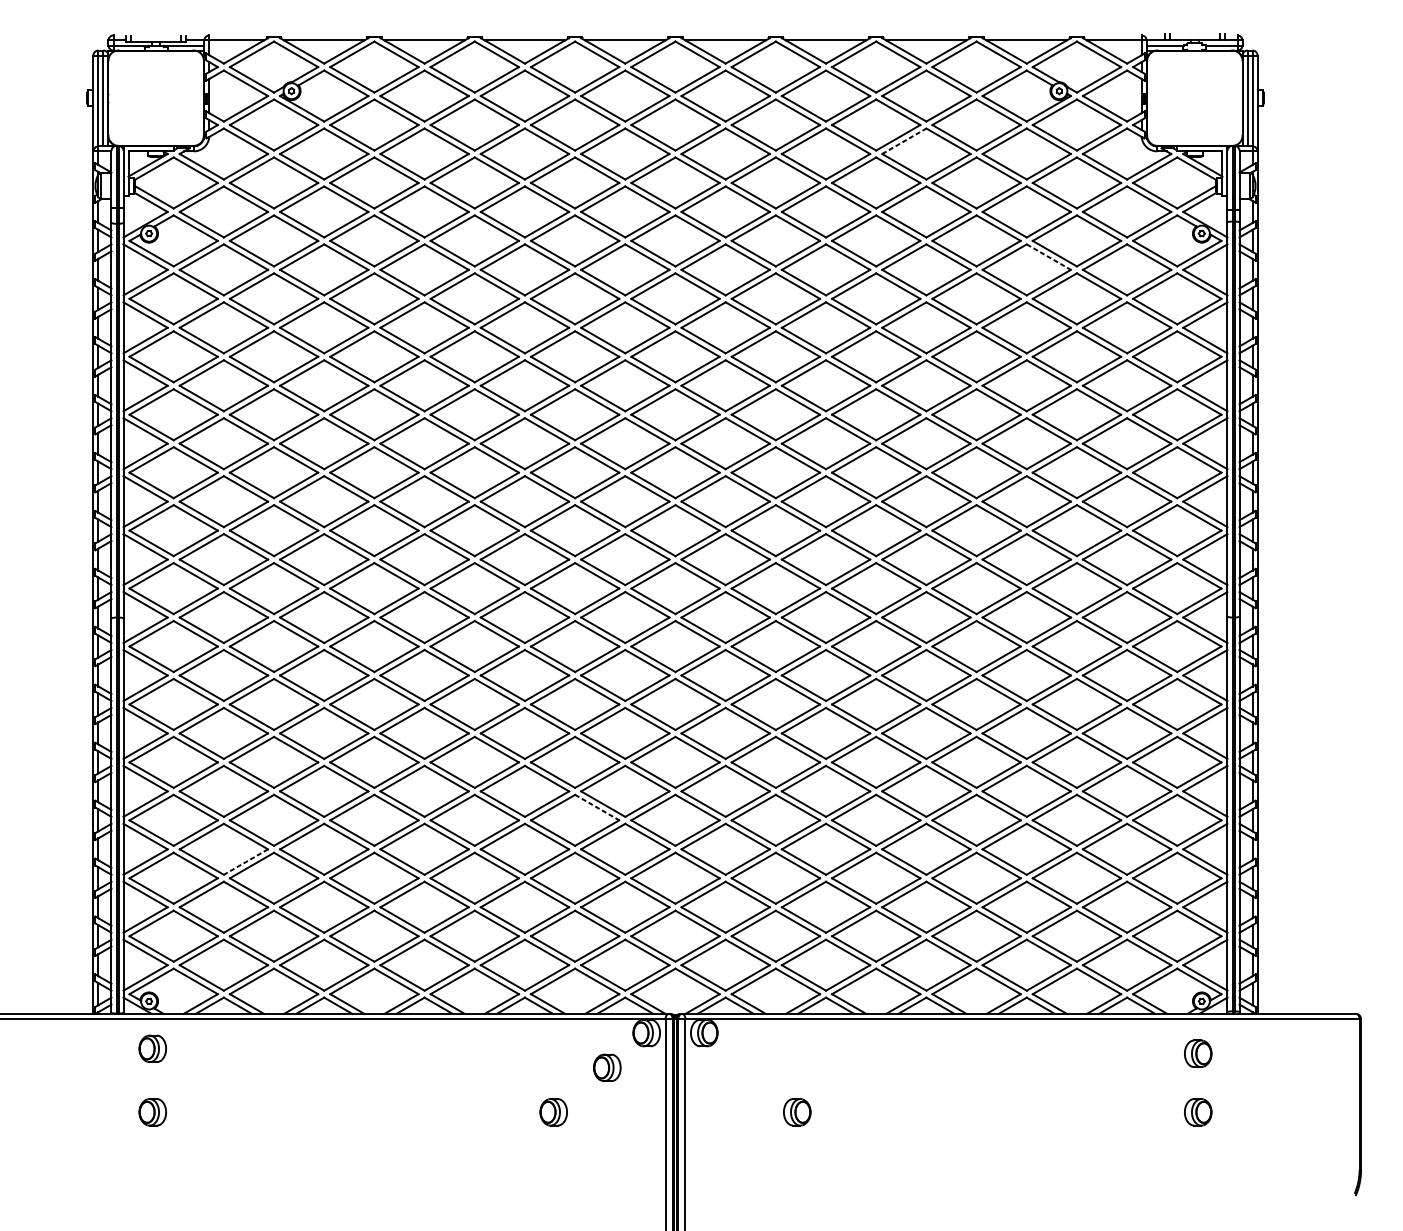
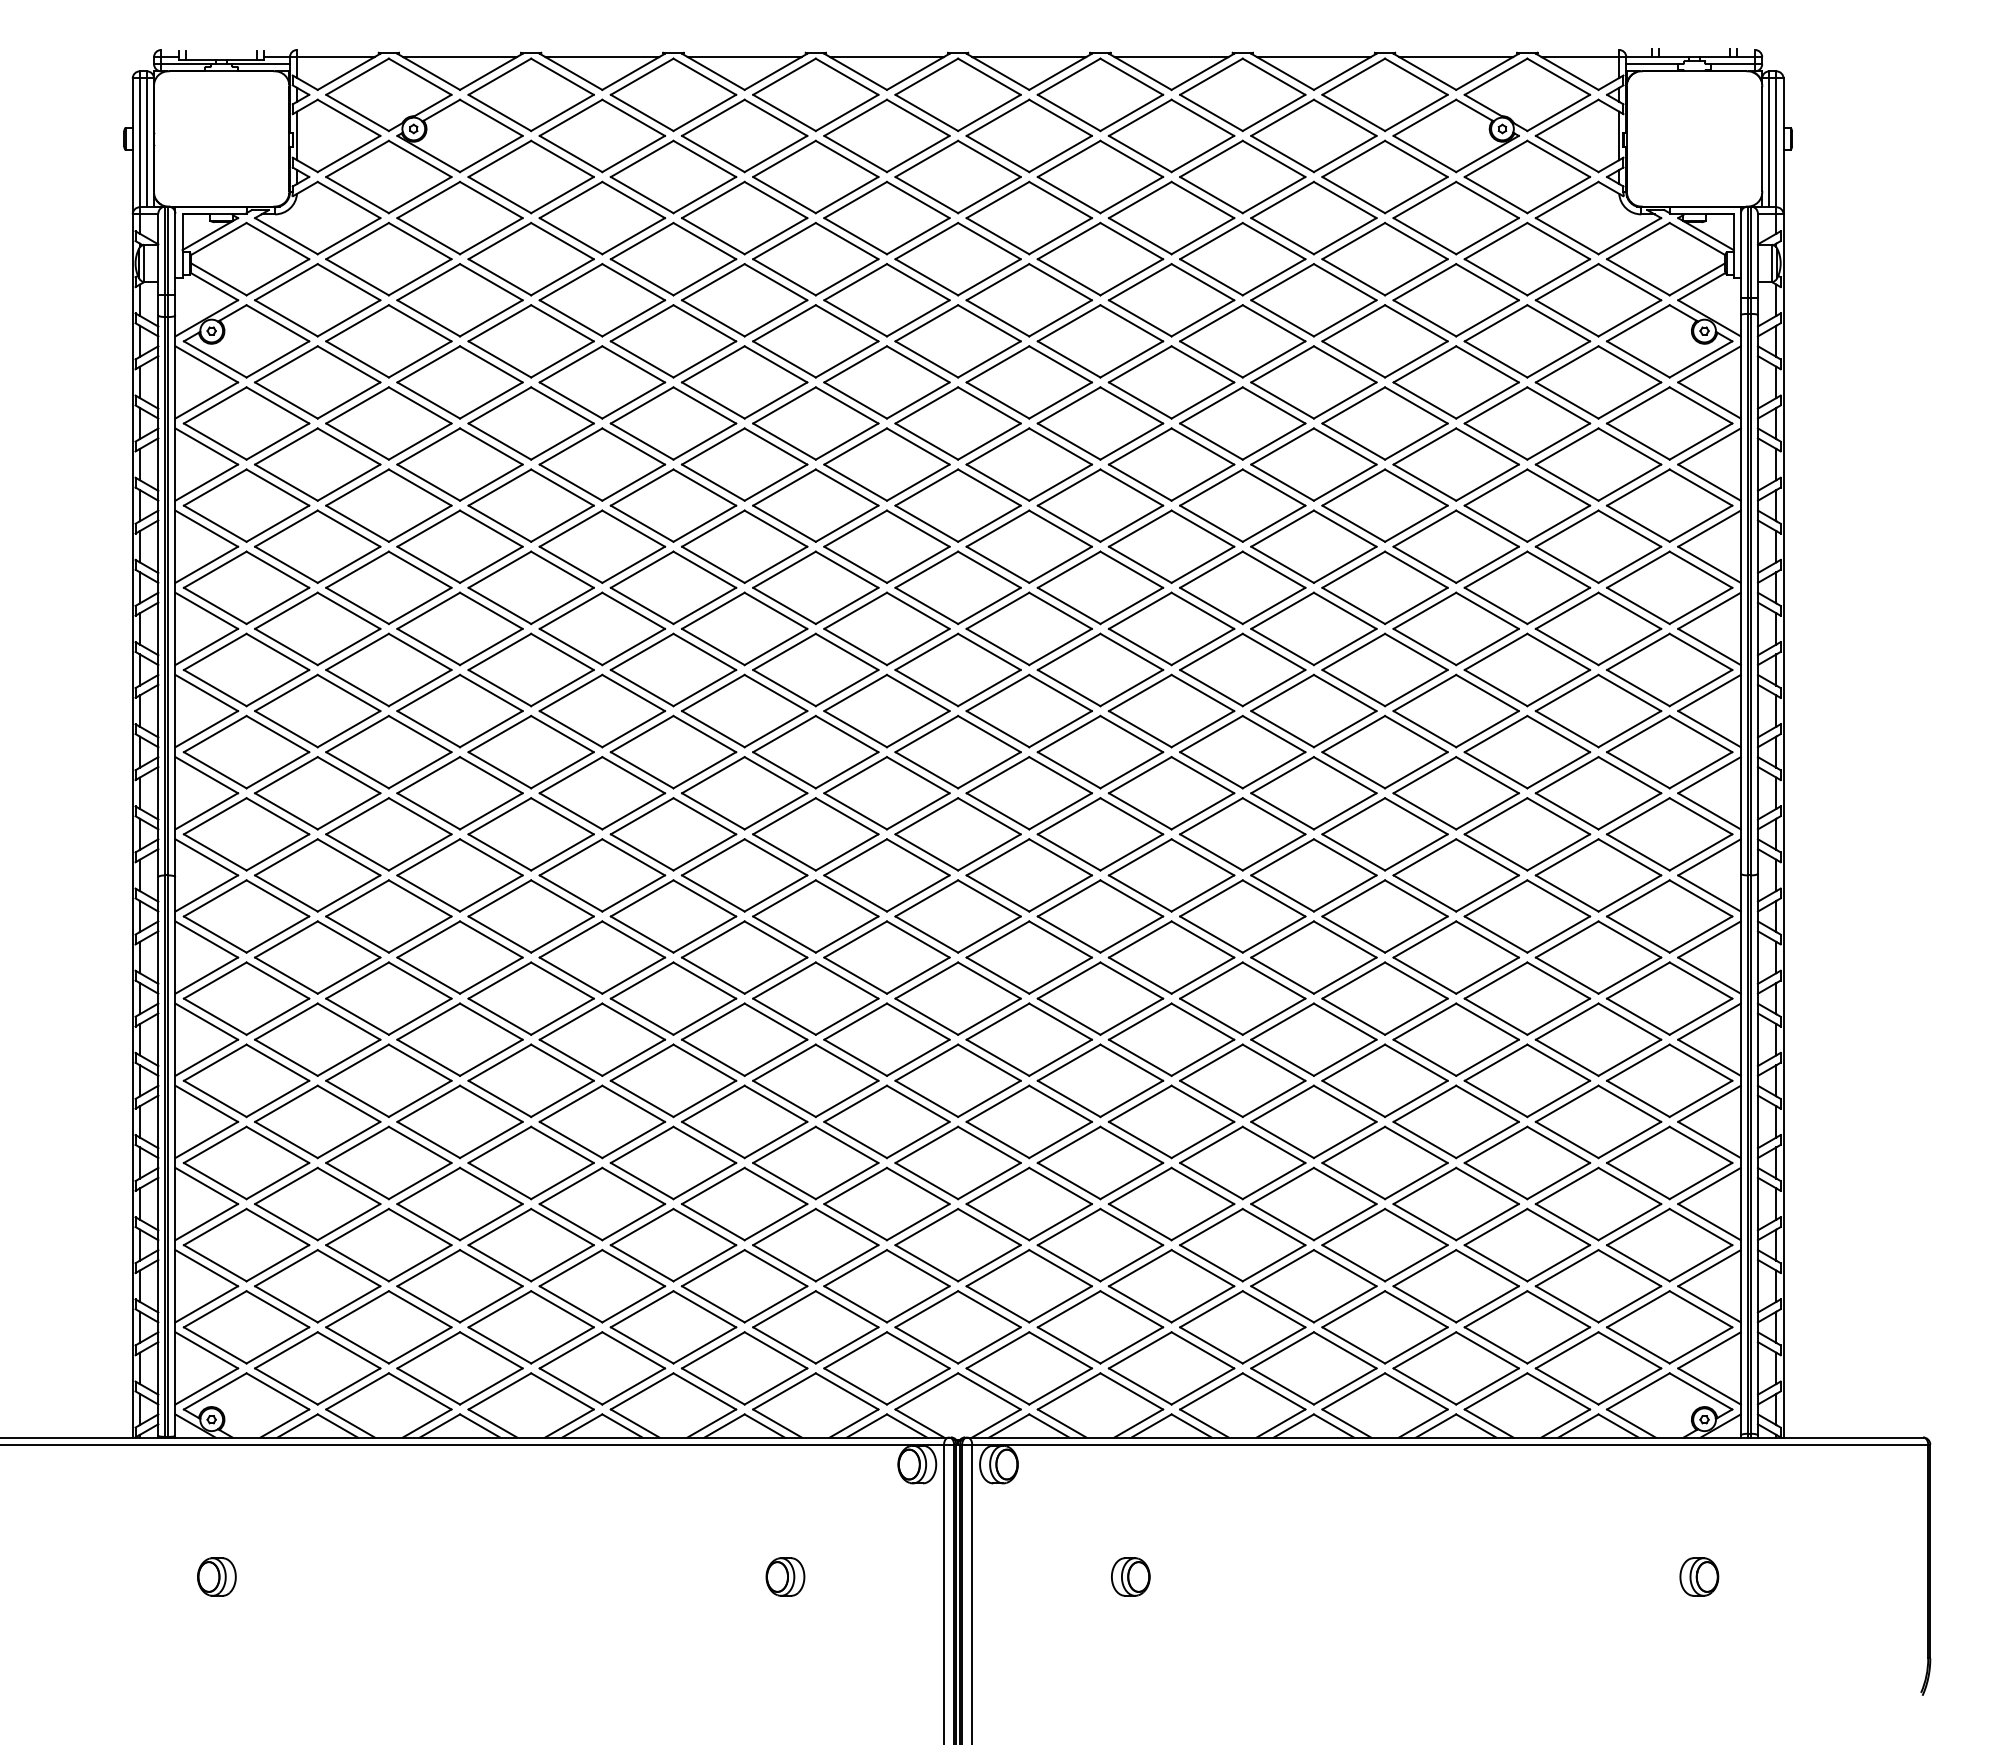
line: (904, 140) -> (1283, 199), dashed -> solid
line: (1048, 257) -> (1487, 364), dashed -> solid
line: (597, 808) -> (847, 1145), dashed -> solid
line: (245, 862) -> (348, 1222), dashed -> solid
part: (152, 1048) -> (216, 1486), removed
part: (1198, 1053) -> (1699, 1493), removed
part: (607, 1067) -> (861, 1513), removed

